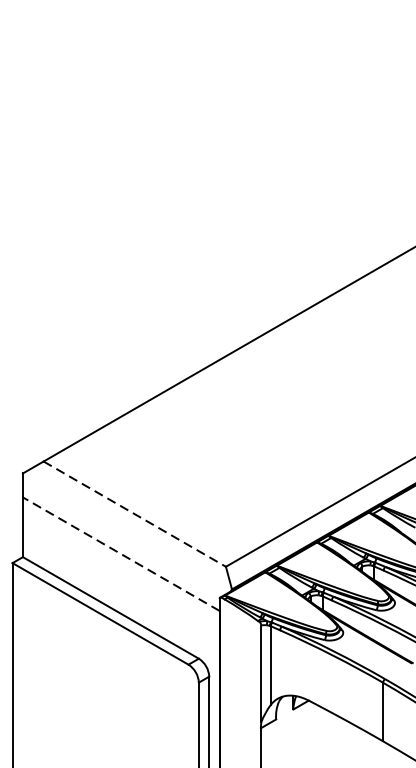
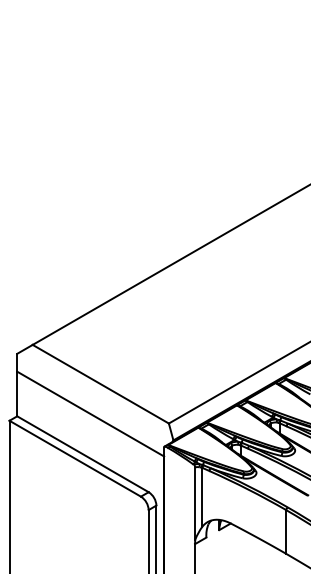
line: (134, 514) -> (100, 384), dashed -> solid
line: (120, 554) -> (90, 414), dashed -> solid

